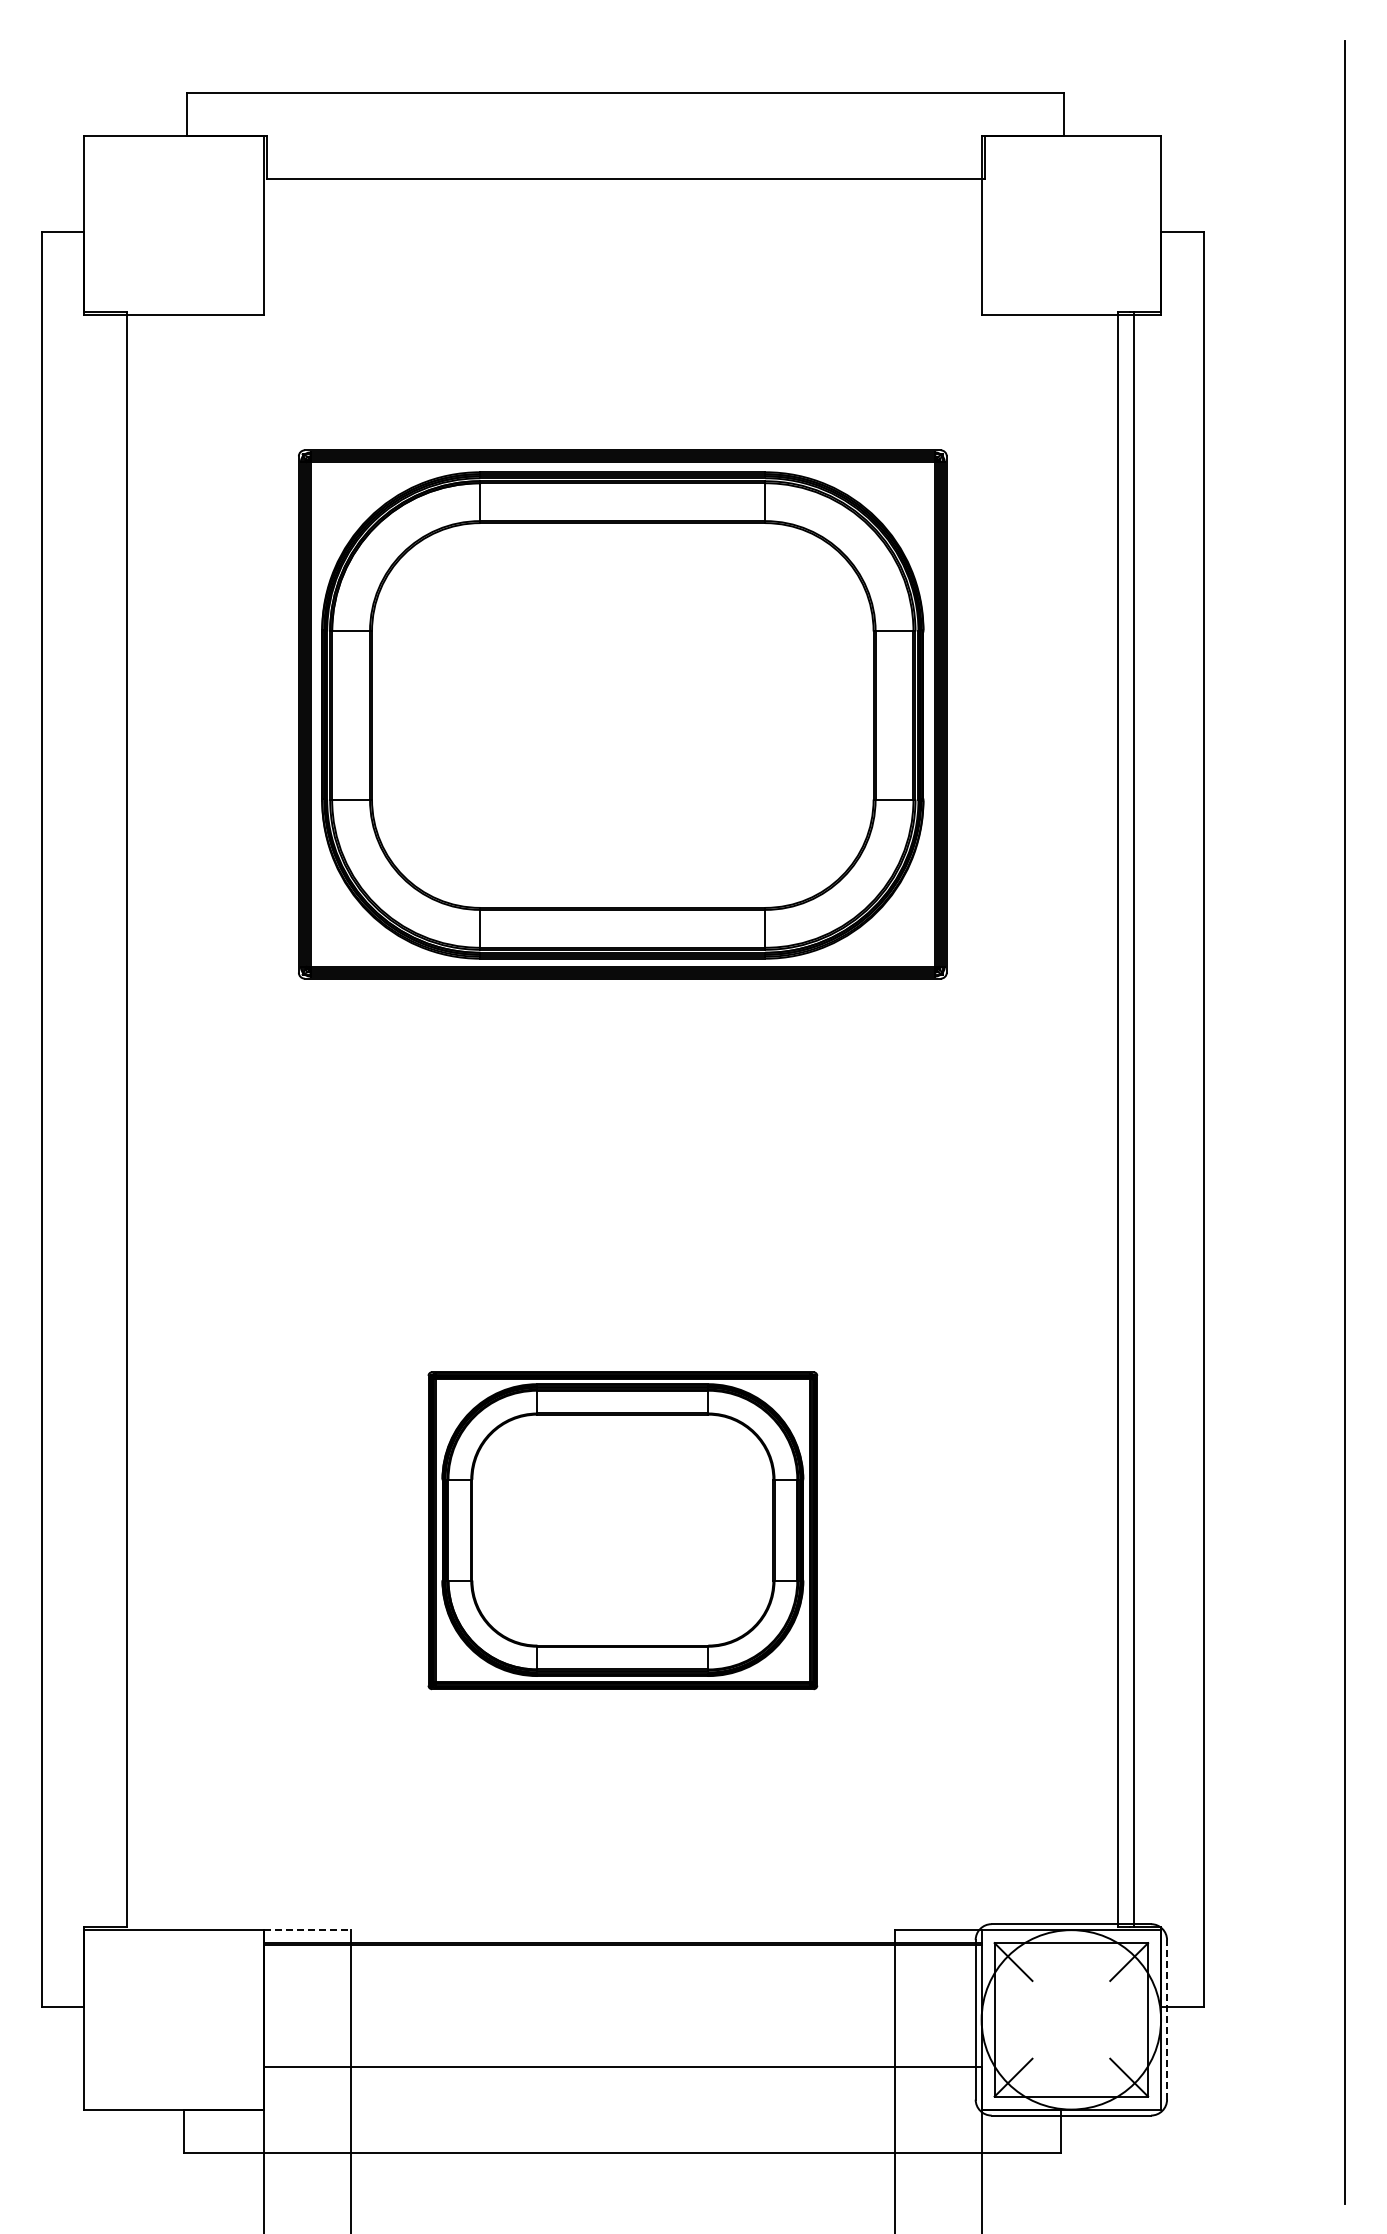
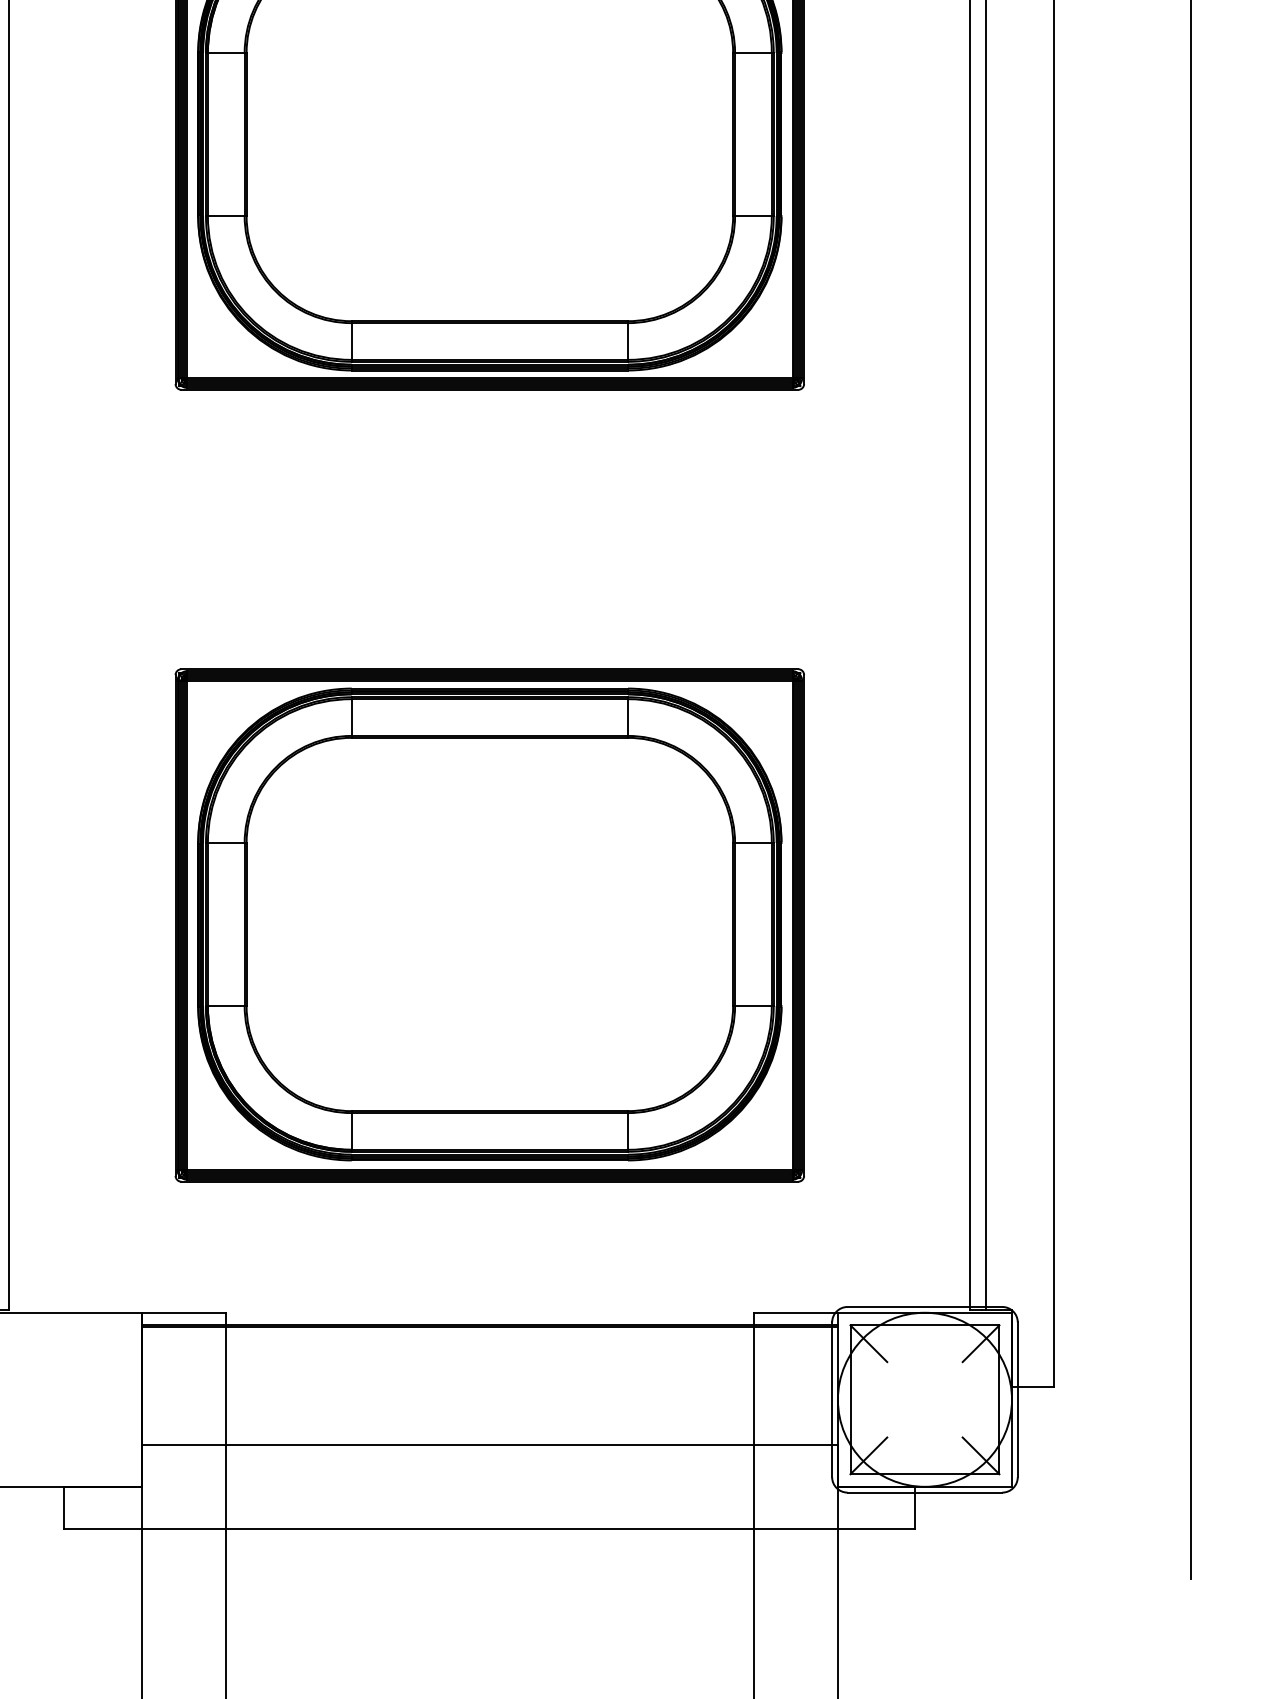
part: (622, 1530) -> (489, 925), size x1.67
line: (307, 1930) -> (184, 1313), dashed -> solid
line: (1167, 2019) -> (1018, 1399), dashed -> solid

